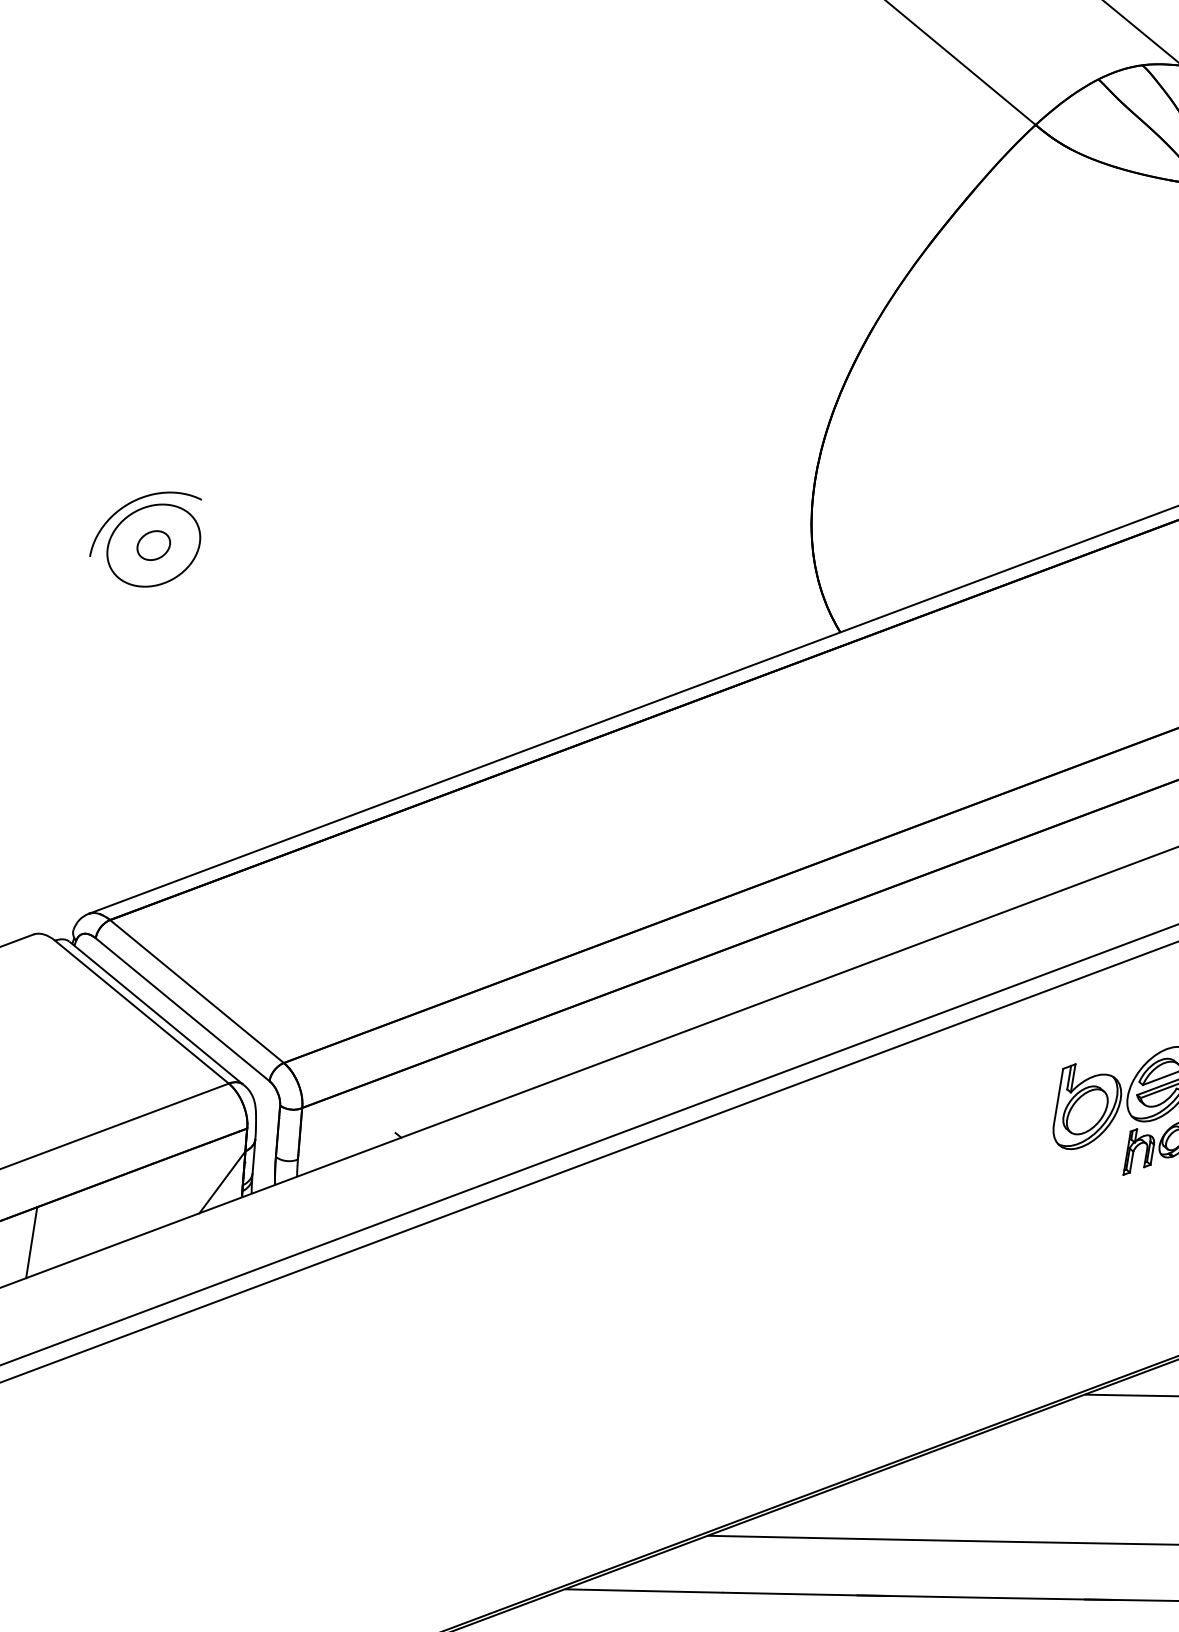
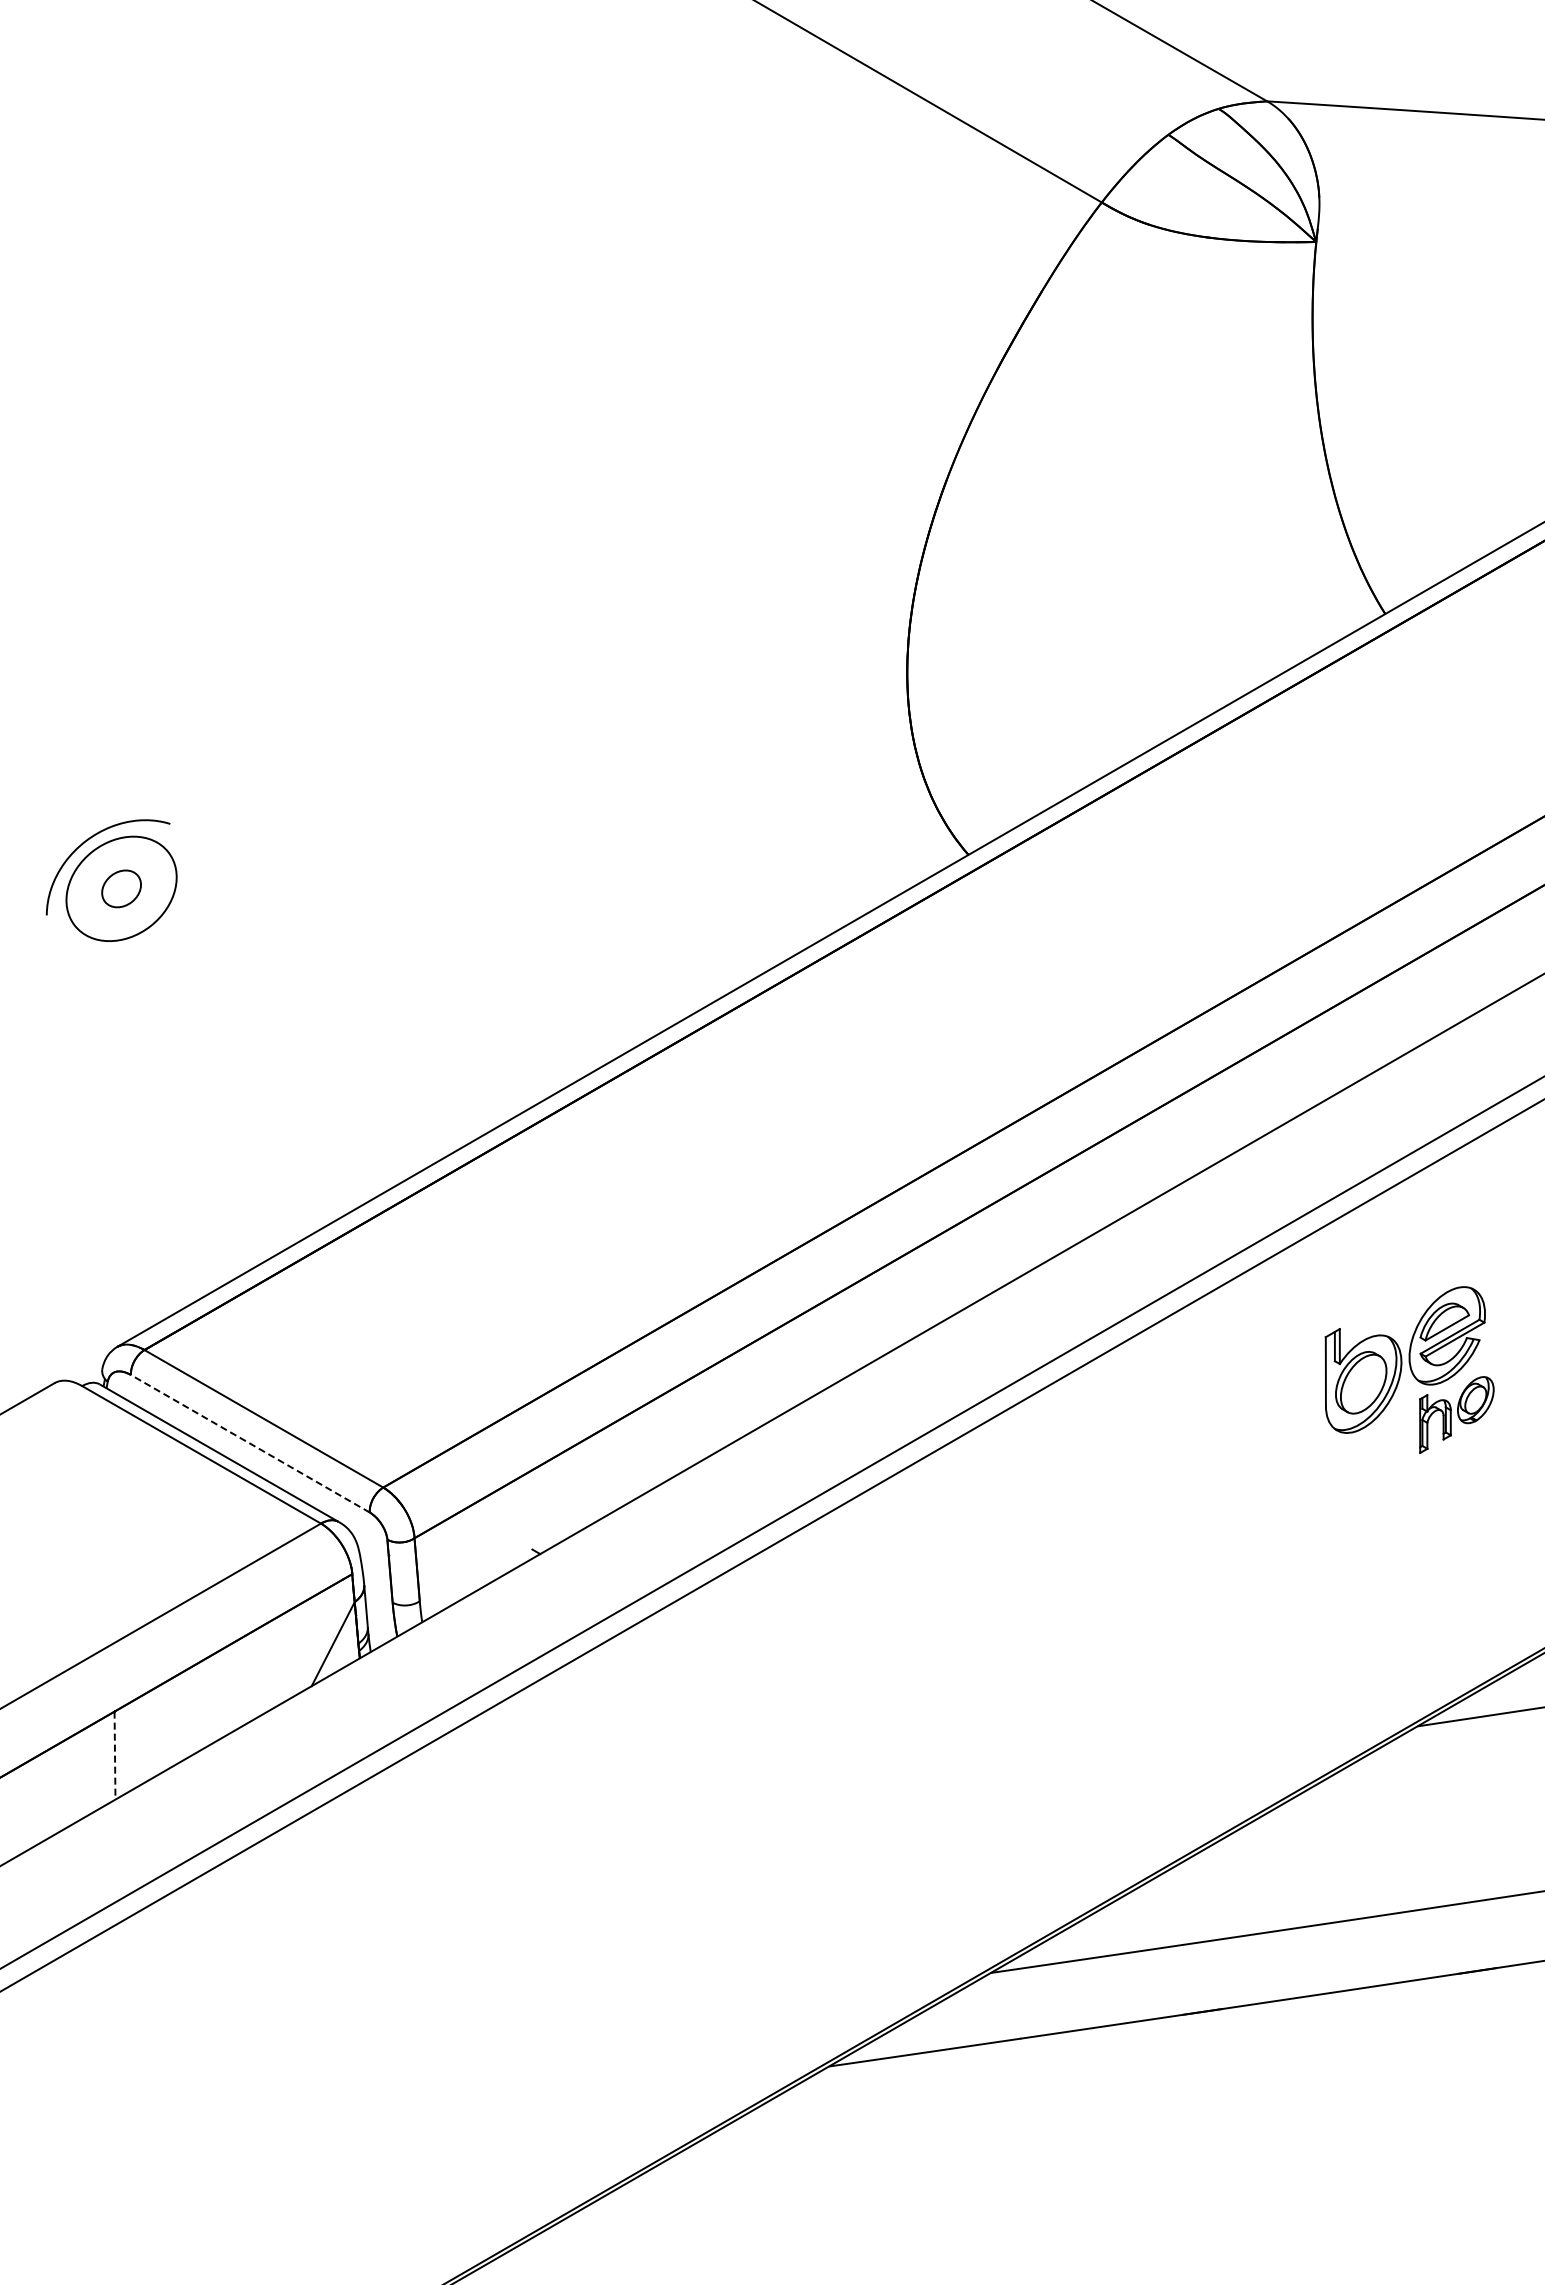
line: (182, 1009) -> (250, 1443), solid -> dashed
line: (32, 1242) -> (115, 1755), solid -> dashed

